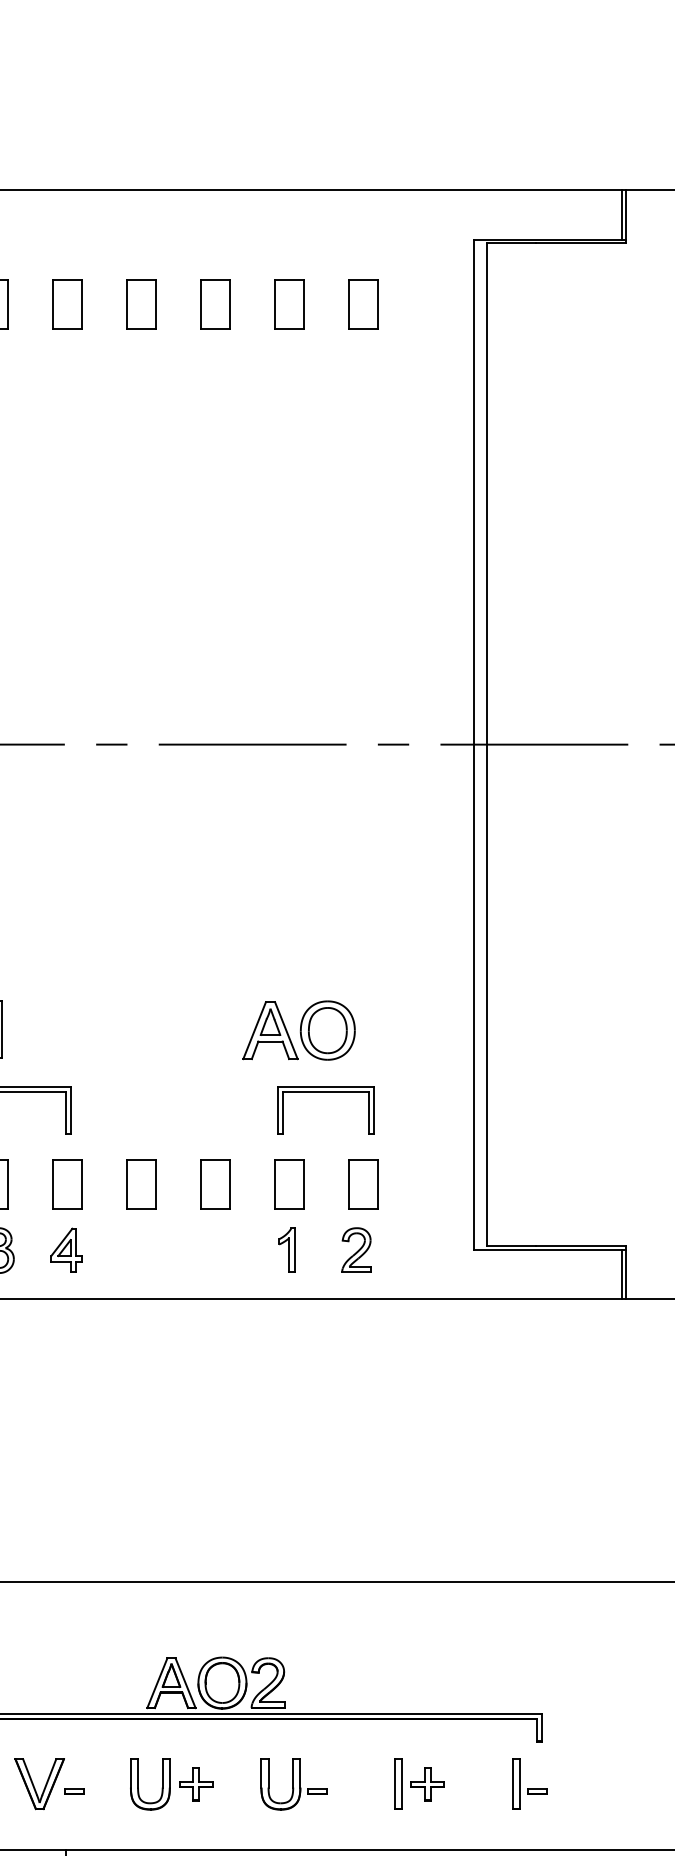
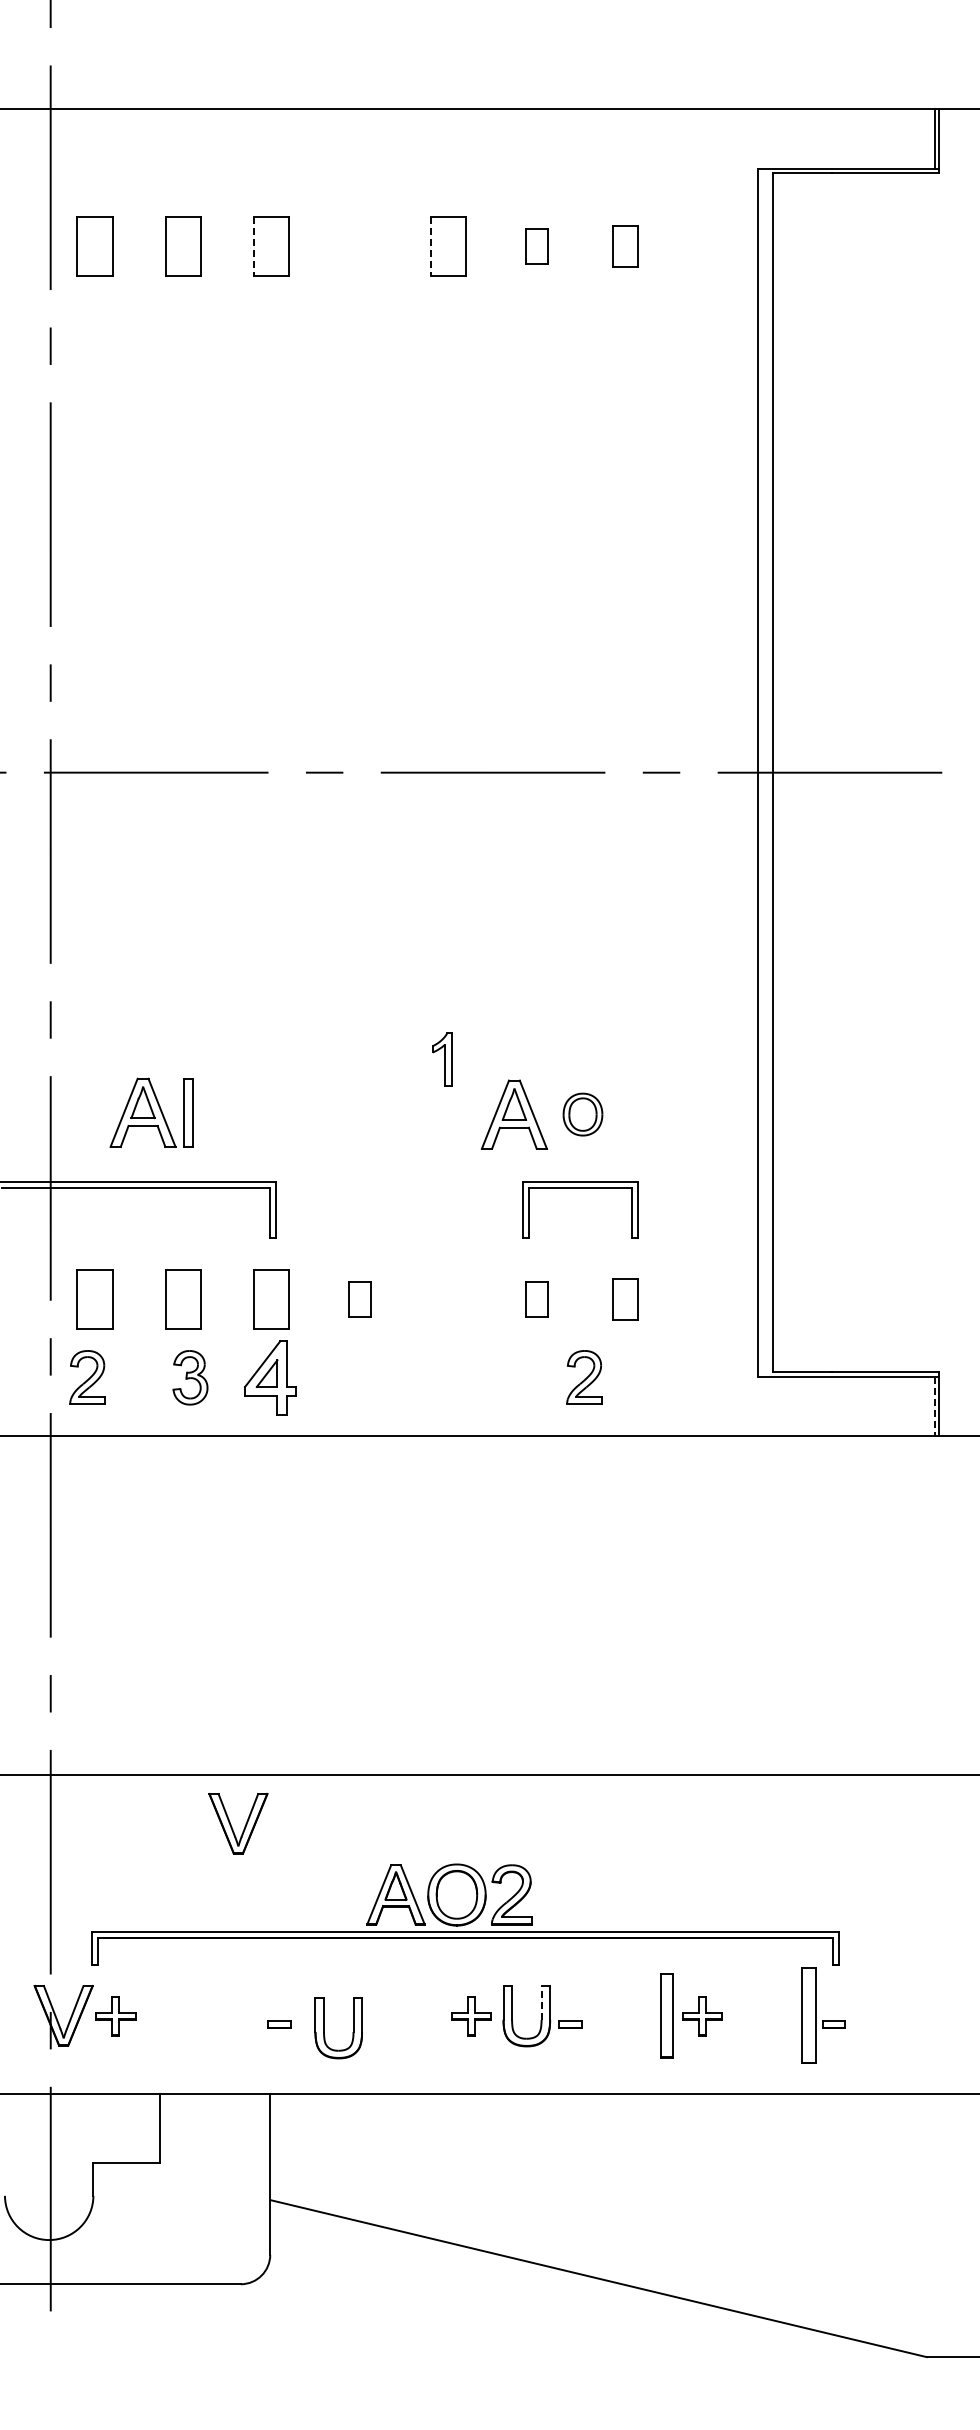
line: (53, 304) -> (254, 246), solid -> dashed
part: (140, 304) -> (359, 246), removed
line: (200, 304) -> (430, 246), solid -> dashed
part: (288, 304) -> (536, 246), size x0.6
part: (363, 304) -> (625, 246), size x0.7
part: (327, 1030) -> (582, 1114), size x0.6
part: (140, 1185) -> (359, 1299), size x0.6
part: (215, 1185) -> (448, 1299), removed
part: (288, 1185) -> (536, 1299), size x0.6
part: (363, 1185) -> (625, 1299), size x0.7
part: (66, 1250) -> (270, 1377), size x1.4
part: (287, 1250) -> (442, 1059), moved
part: (356, 1250) -> (584, 1377), moved
line: (621, 1274) -> (934, 1406), solid -> dashed
line: (293, 1772) -> (541, 2002), solid -> dashed
part: (397, 1783) -> (666, 2015), size x1.4
part: (516, 1783) -> (808, 2015), size x1.6
part: (138, 1784) -> (324, 2028), moved
part: (196, 1784) -> (471, 2016), moved
part: (34, 1786) -> (232, 1826), moved

